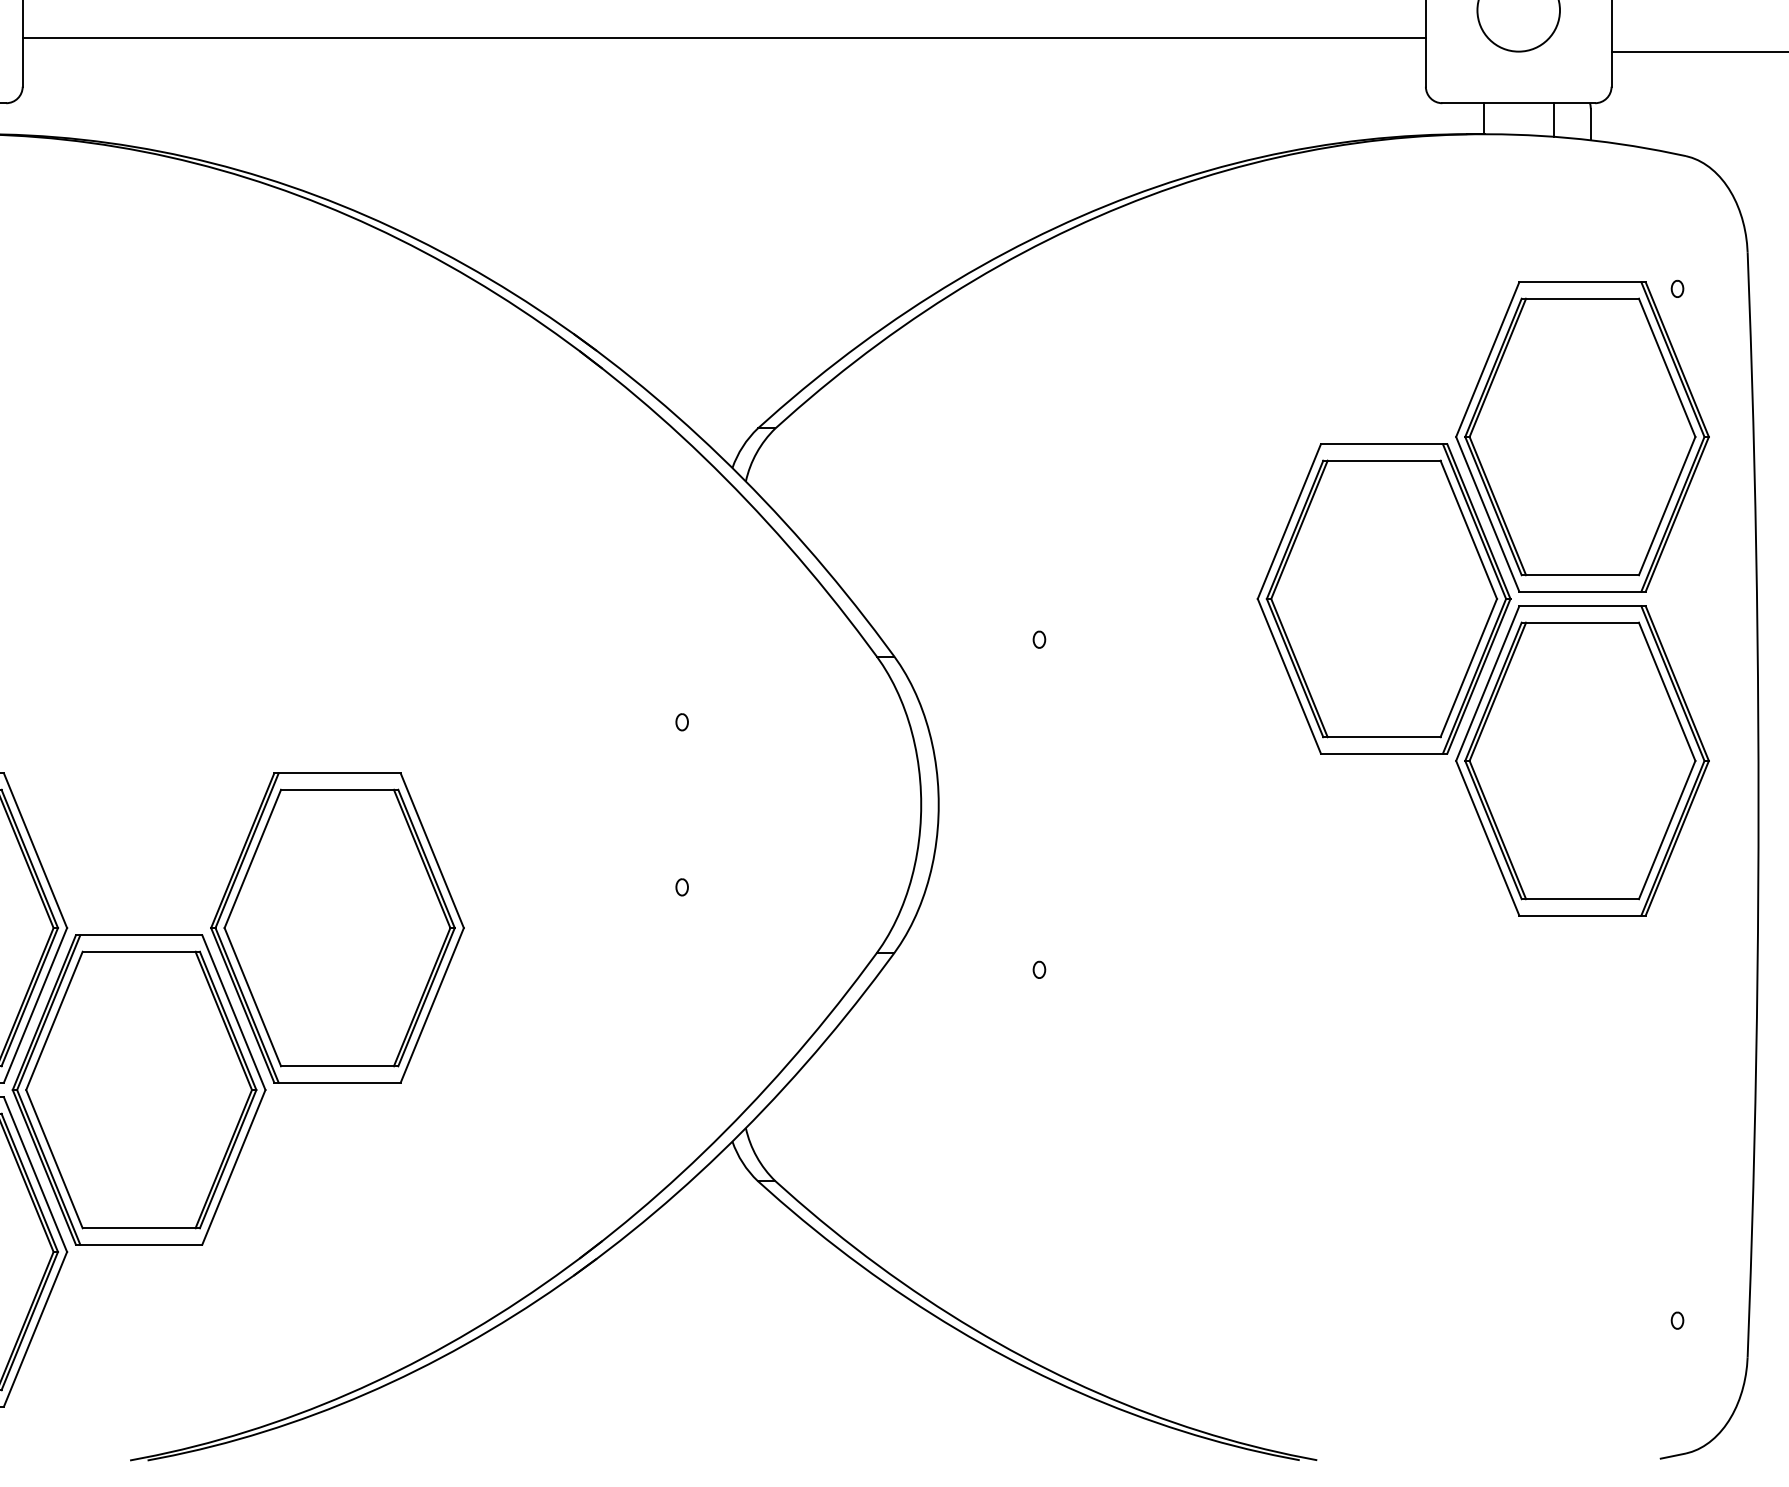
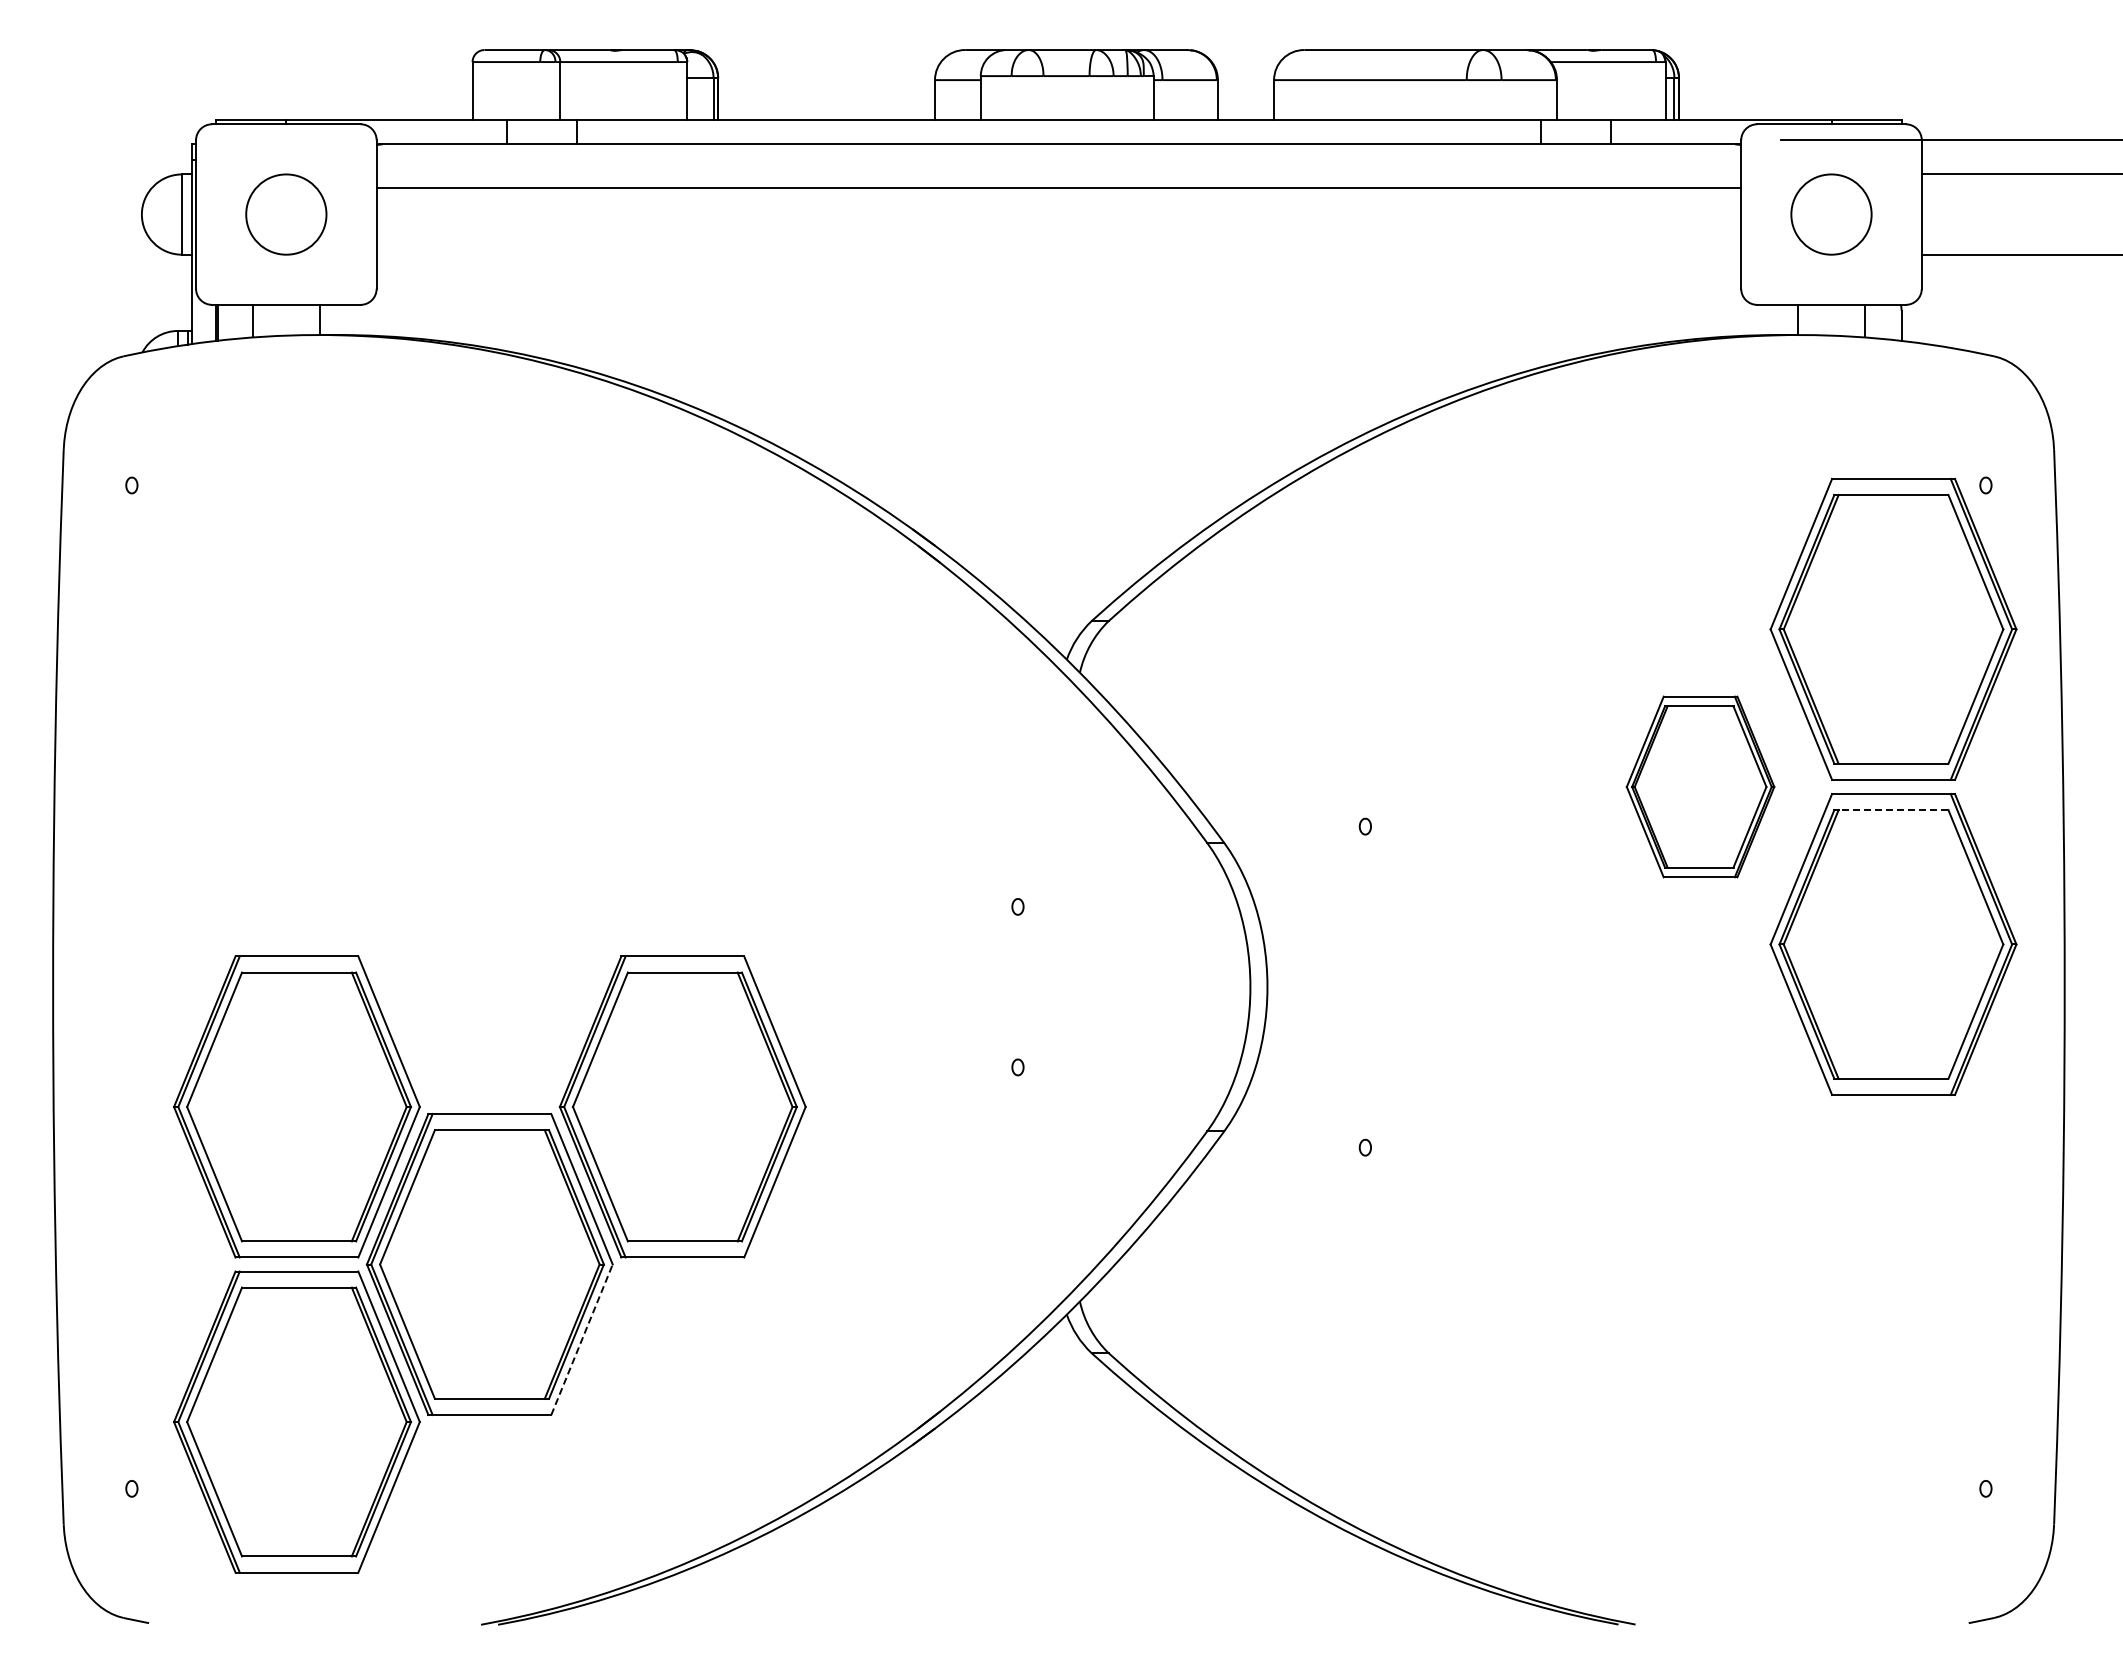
line: (723, 38) -> (1058, 241), removed
part: (1384, 598) -> (1700, 786), size x0.6
line: (1582, 623) -> (1893, 810), solid -> dashed
line: (234, 1167) -> (582, 1339), solid -> dashed

